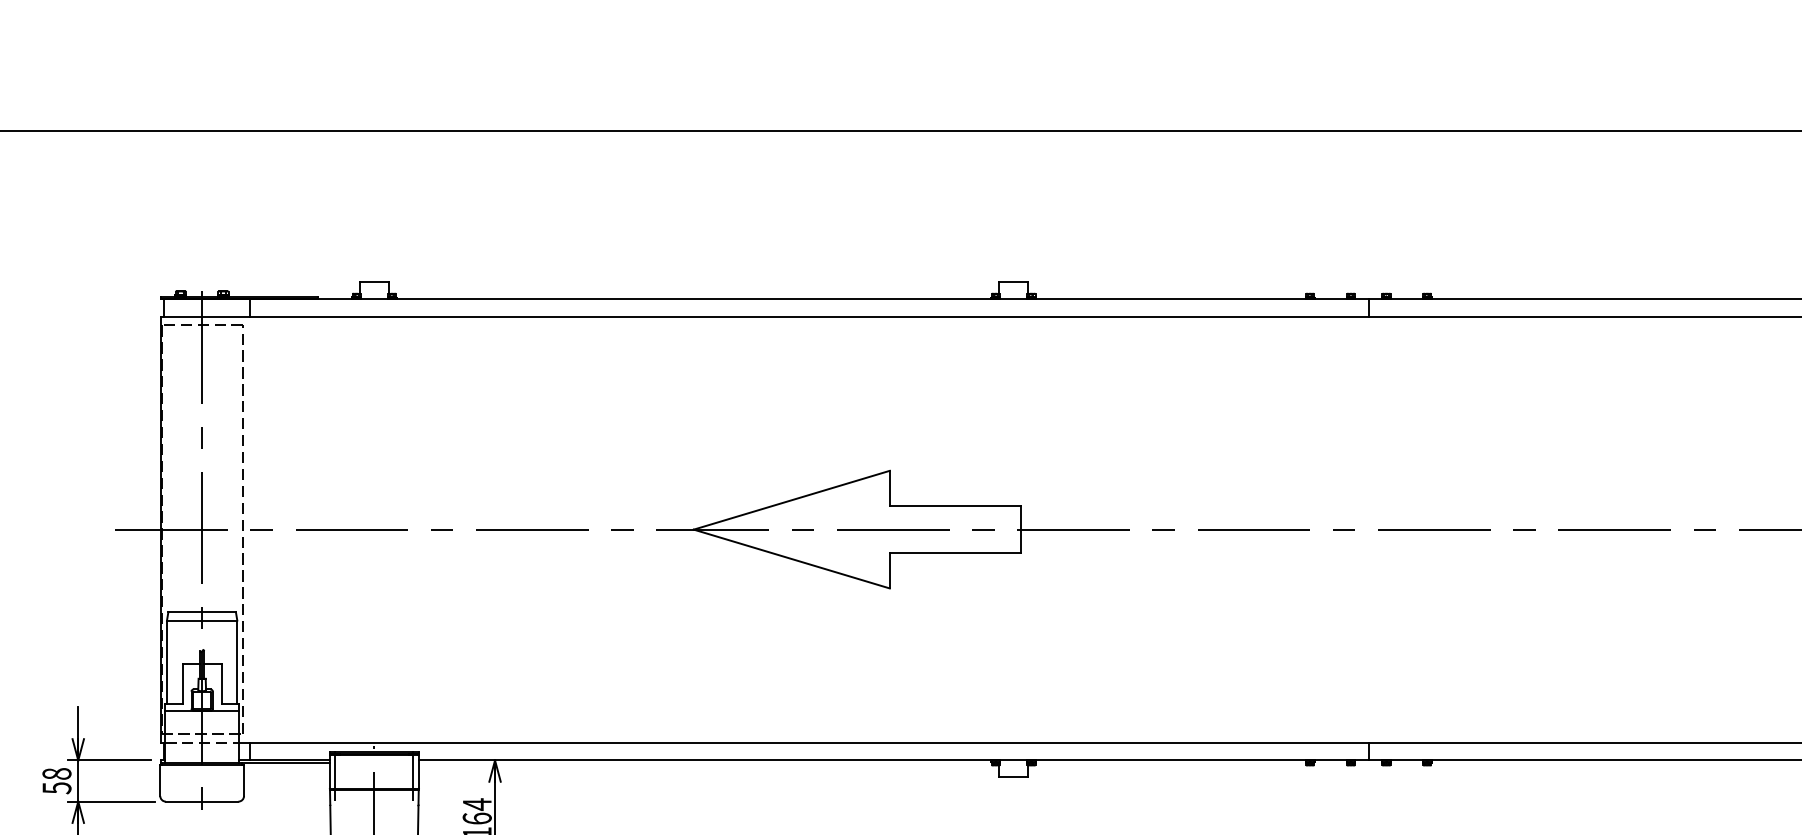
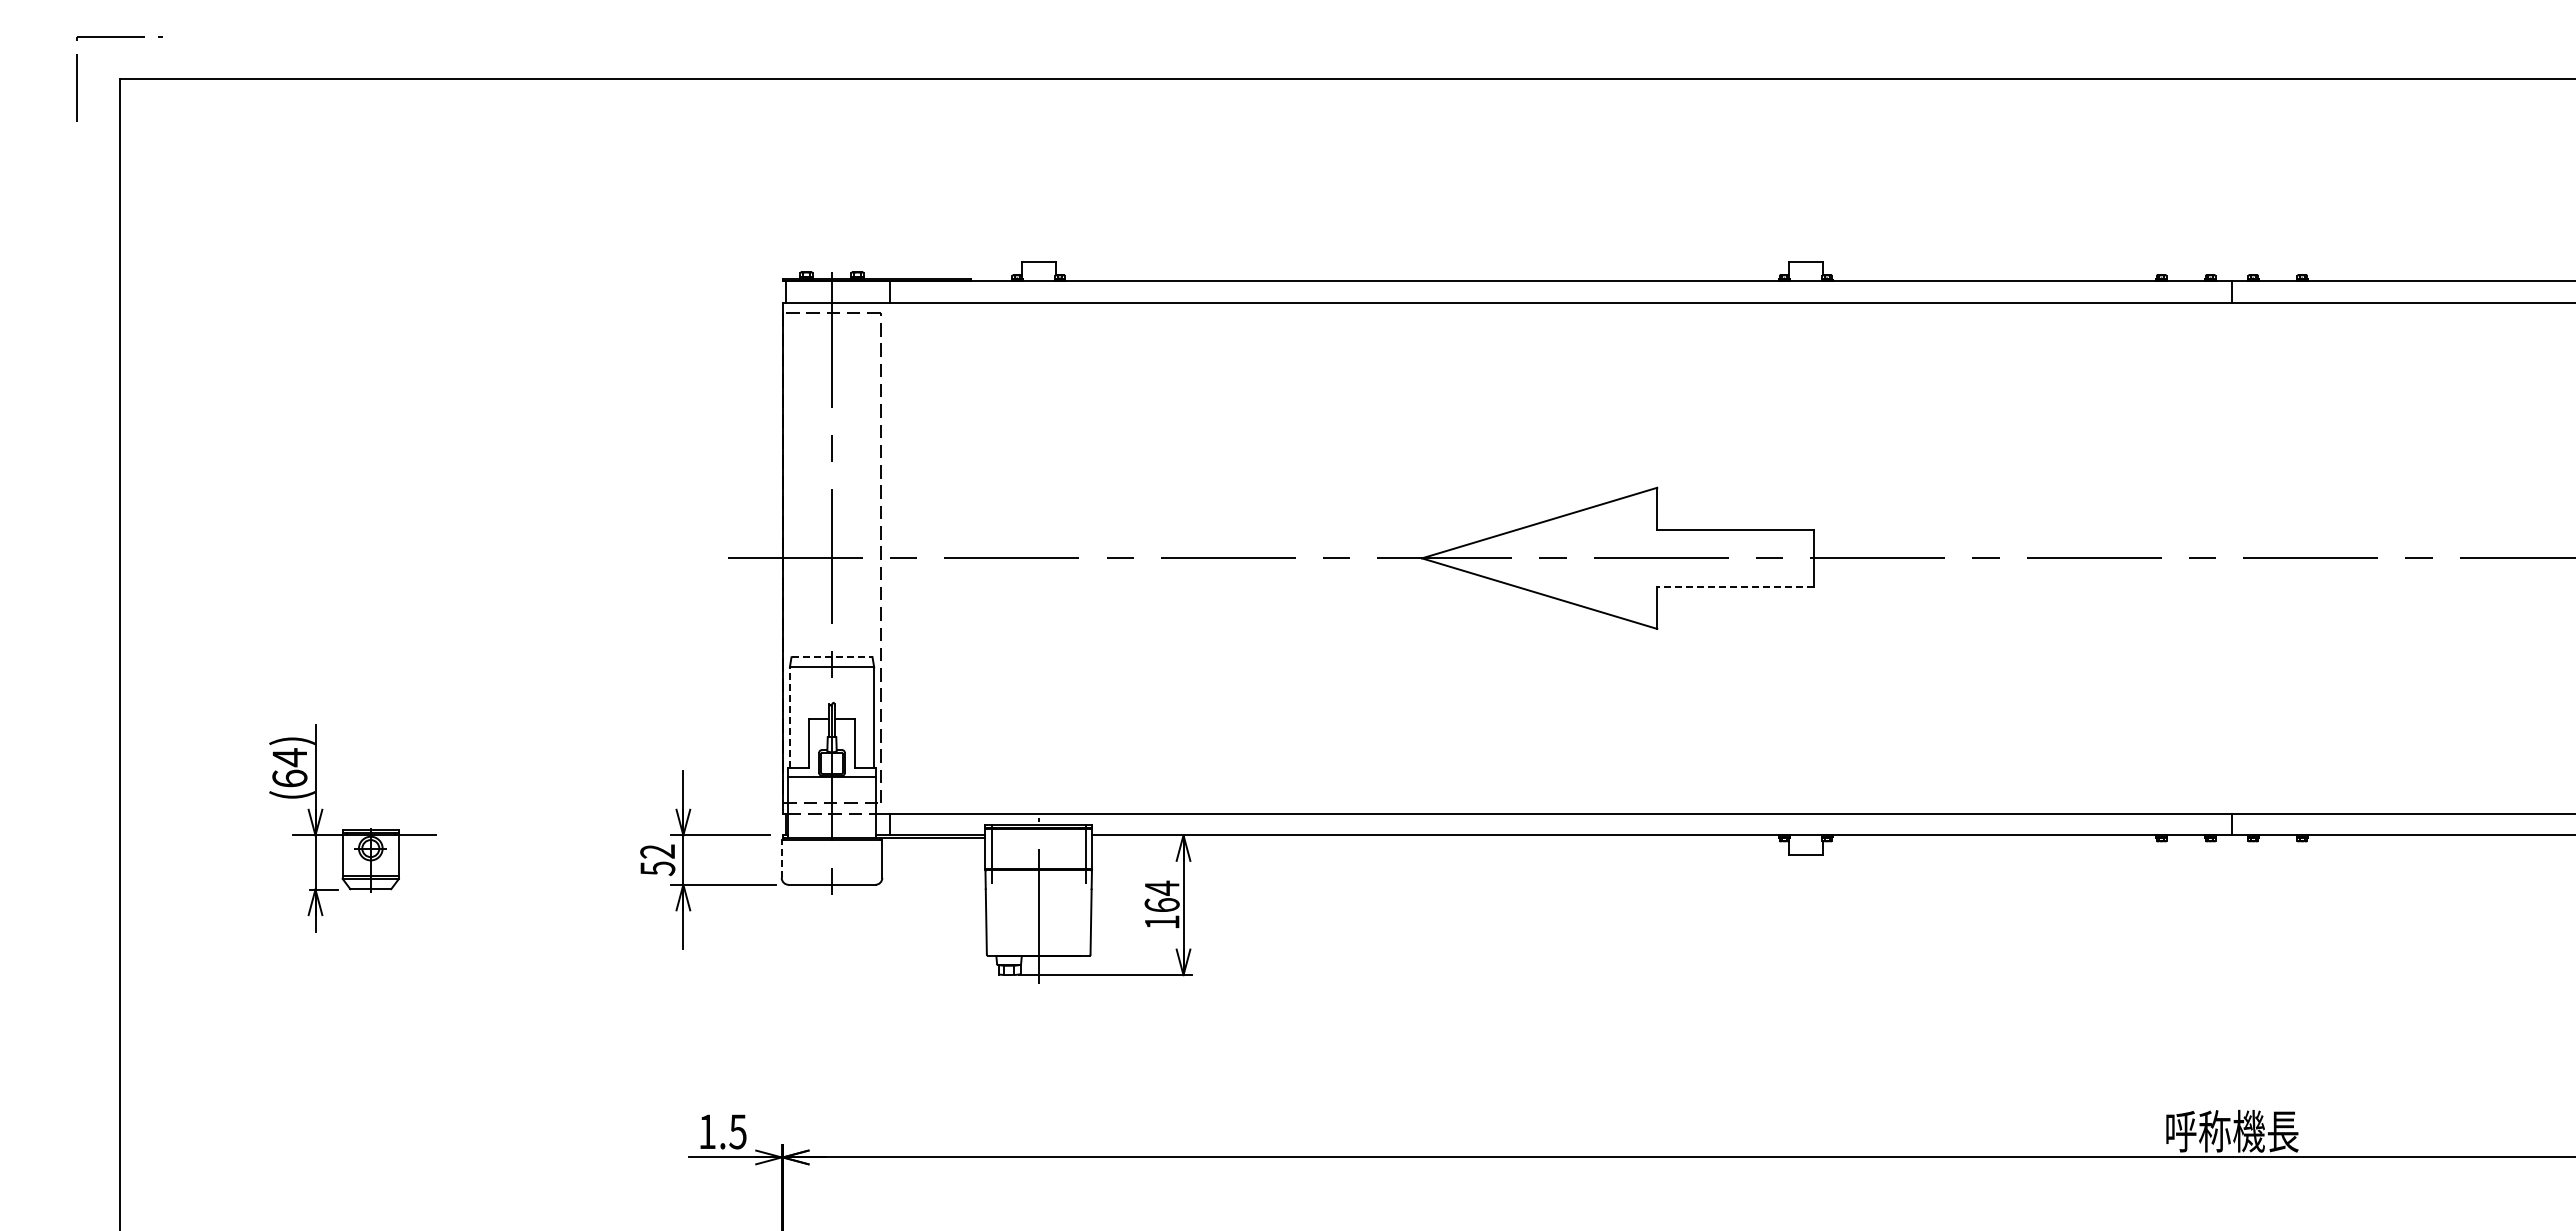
line: (955, 553) -> (1735, 586), solid -> dashed
line: (202, 612) -> (832, 657), solid -> dashed
line: (166, 662) -> (789, 717), solid -> dashed
text: (56, 773) -> (657, 851), 58 -> 52
line: (160, 780) -> (781, 859), solid -> dashed

